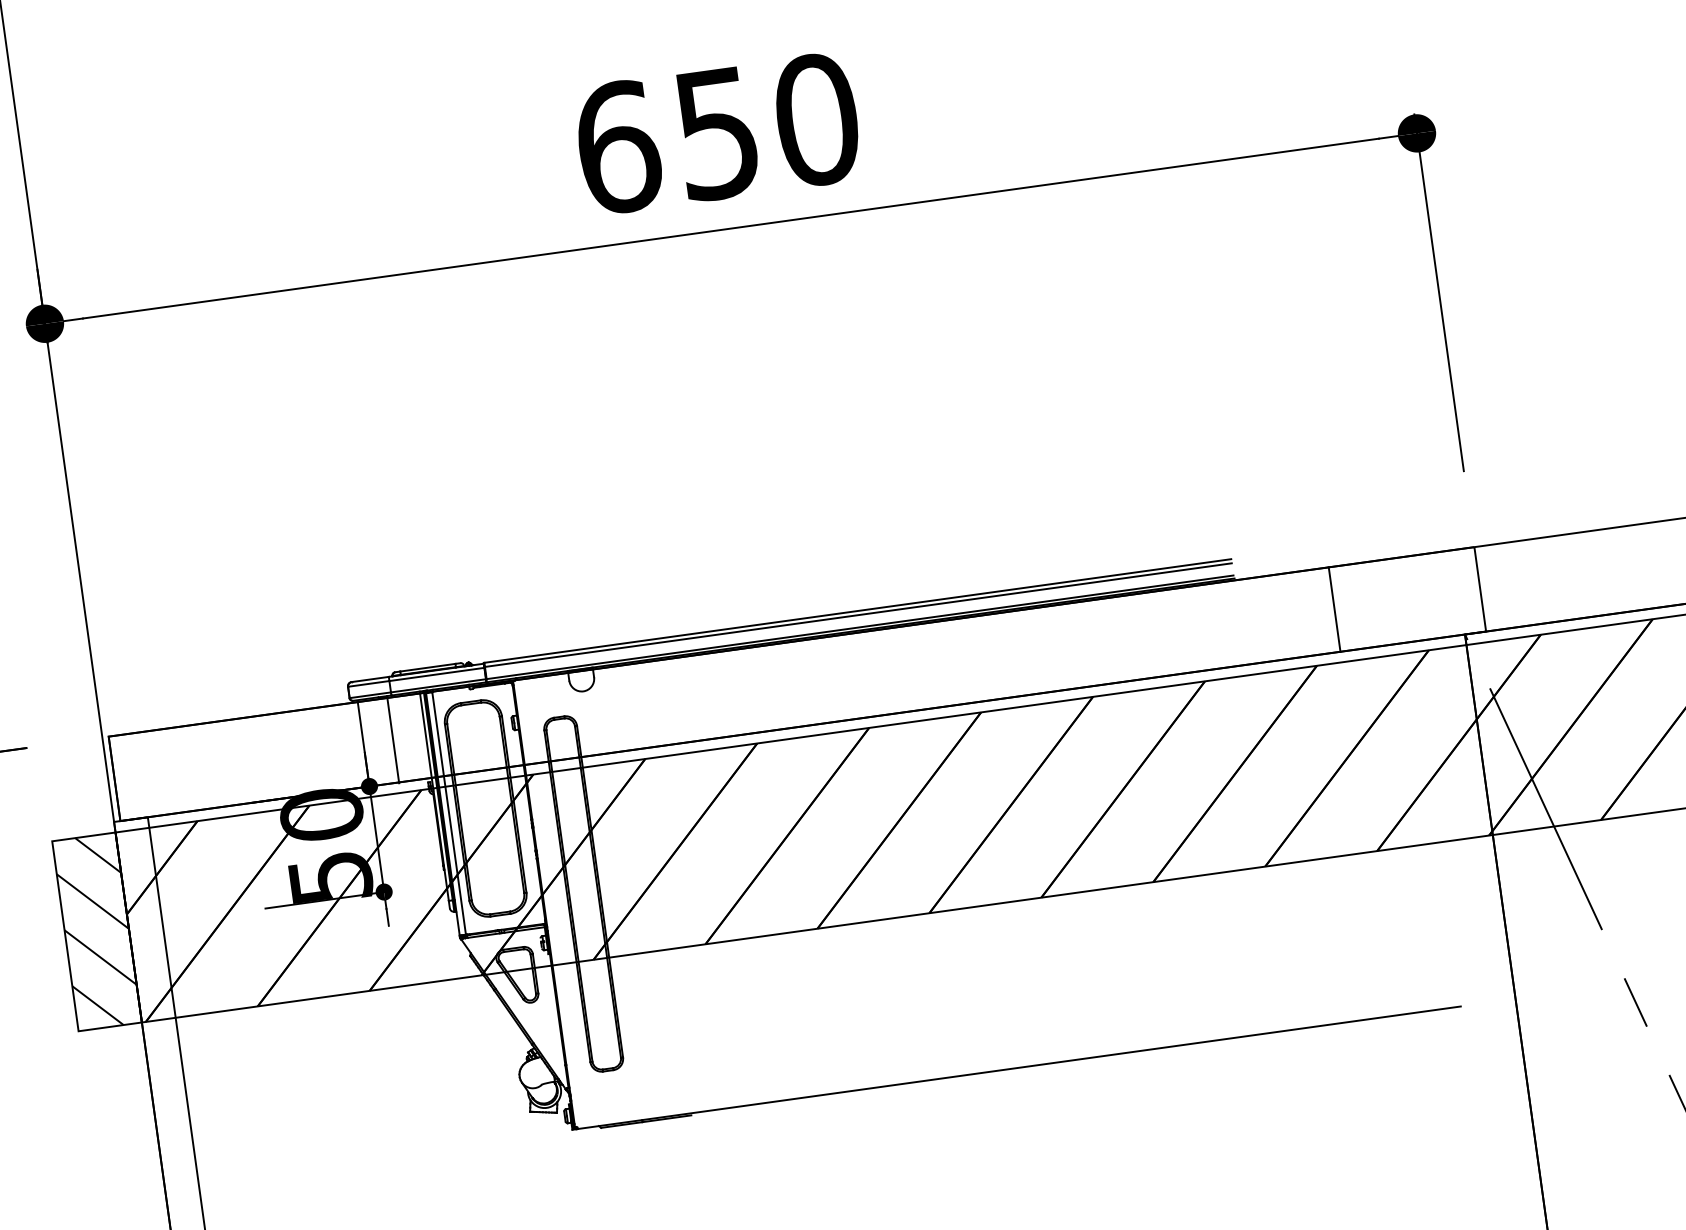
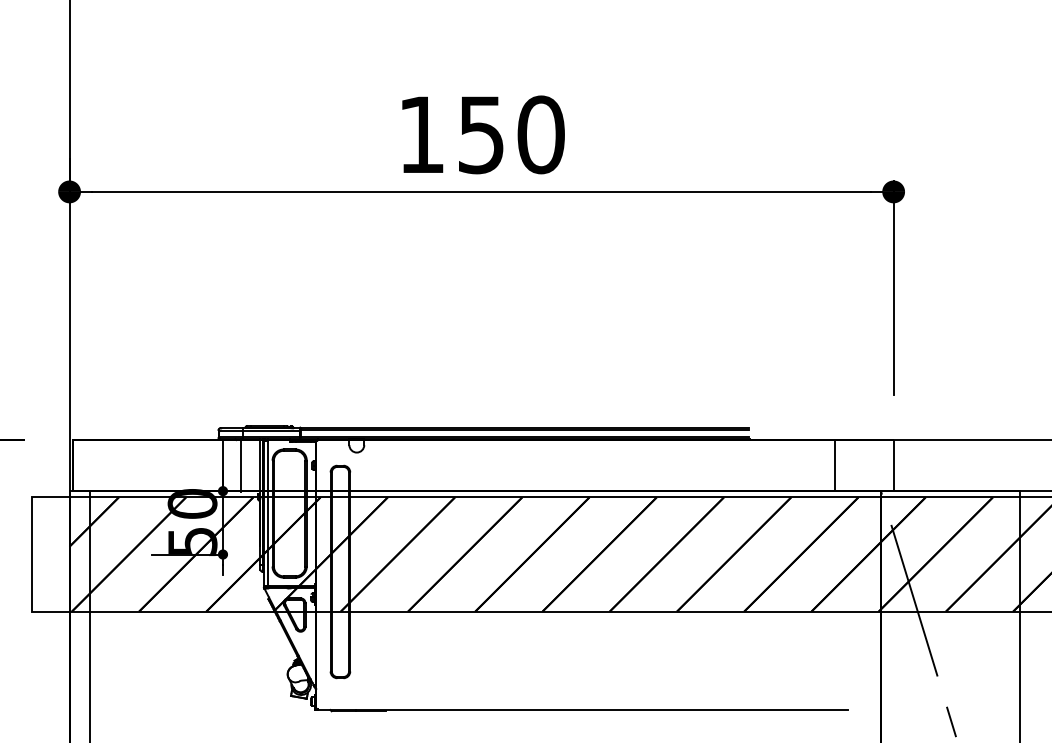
text: (617, 146) -> (421, 134), 650 -> 150
line: (1335, 609) -> (835, 465), moved
hatch: (96, 931) -> (50, 554), removed

